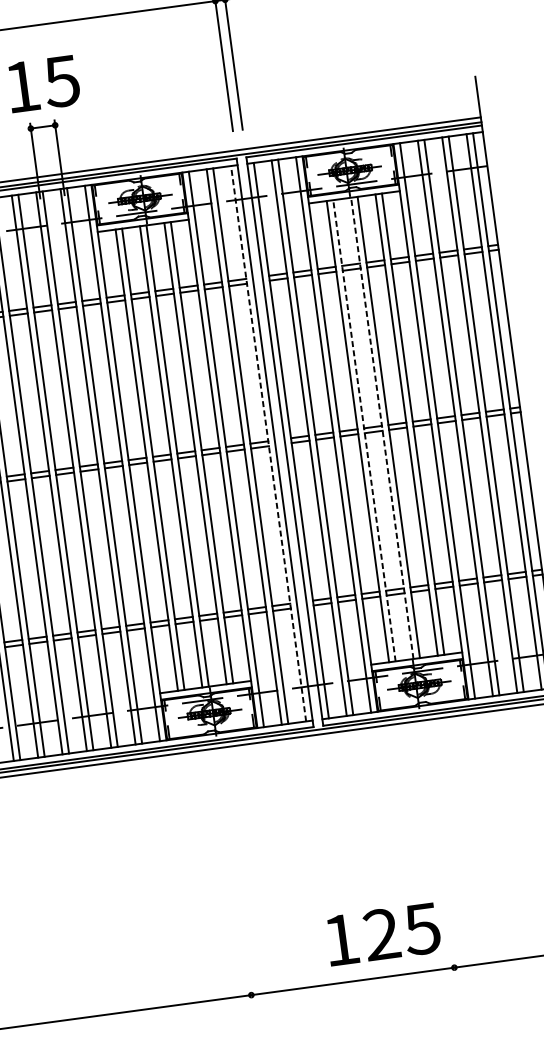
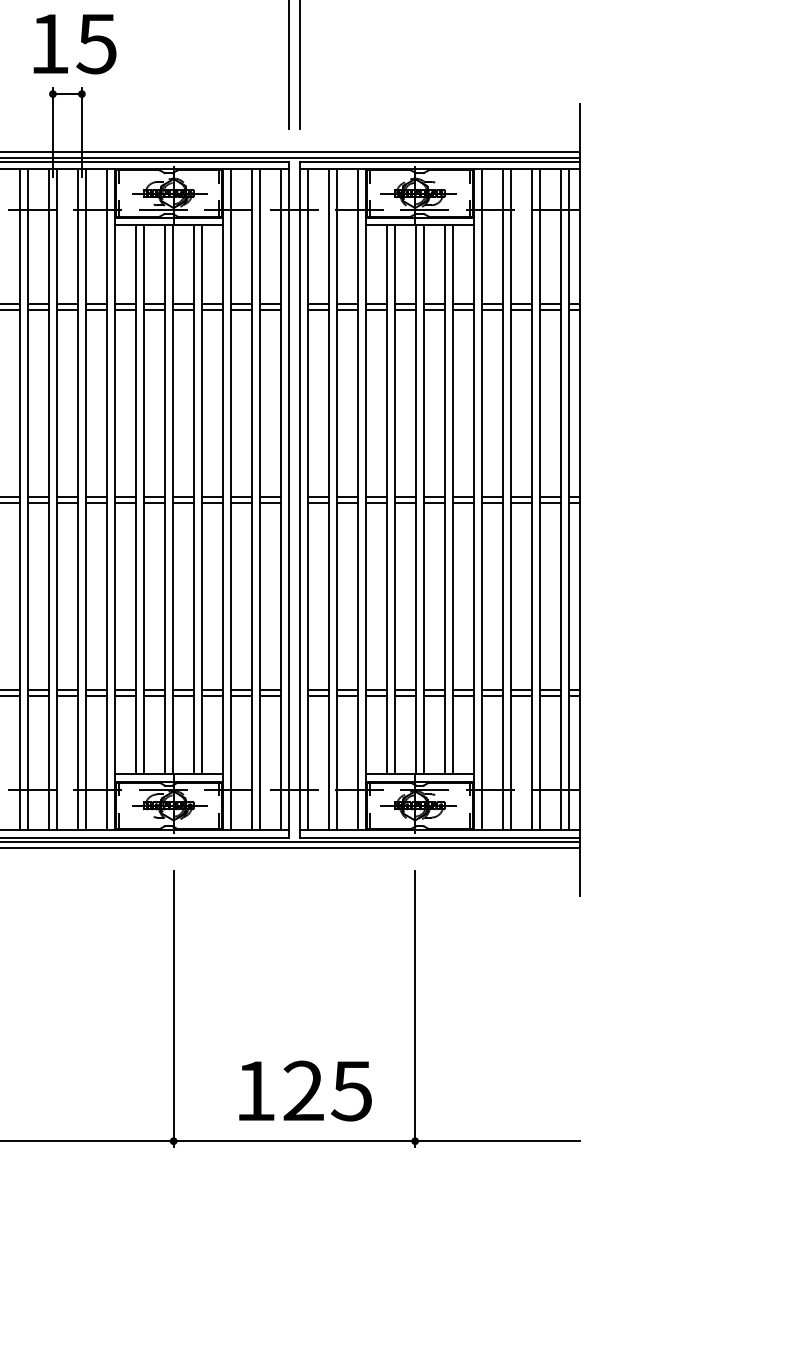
line: (382, 428) -> (416, 499), dashed -> solid
line: (364, 430) -> (394, 499), dashed -> solid
line: (268, 443) -> (280, 499), dashed -> solid
line: (439, 856) -> (415, 1008), added
line: (236, 883) -> (173, 1008), added
text: (383, 933) -> (305, 1090), moved

